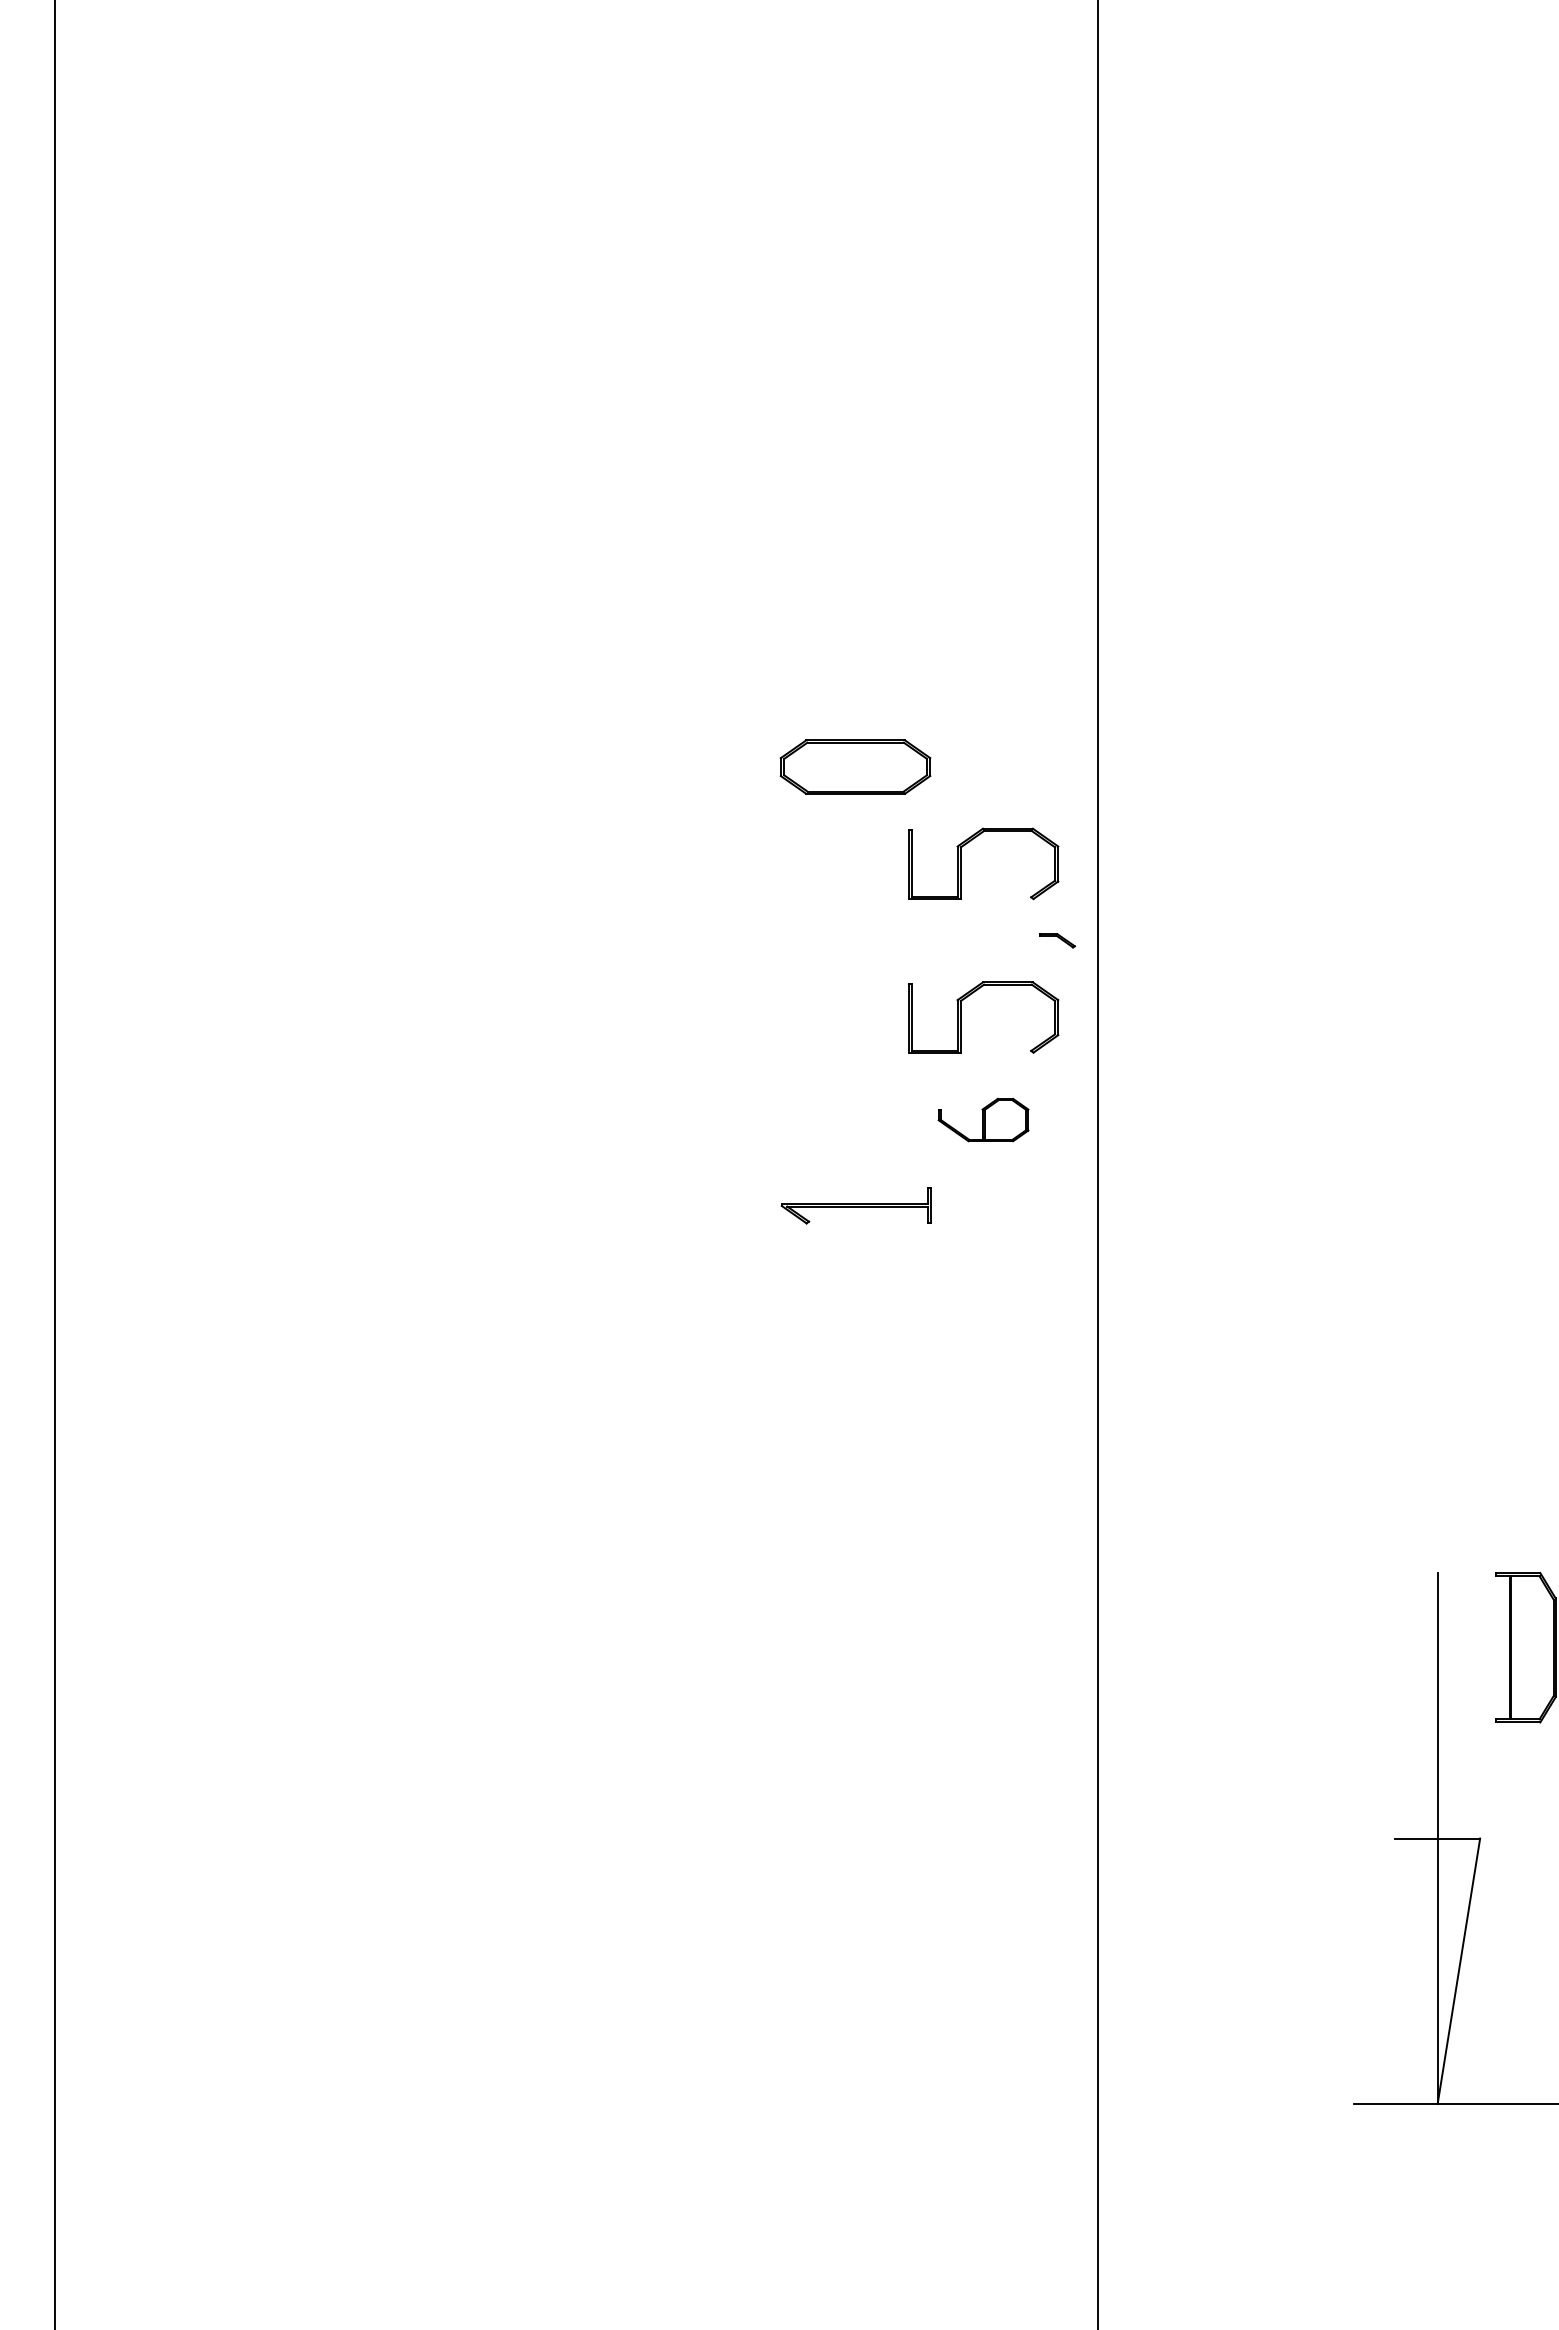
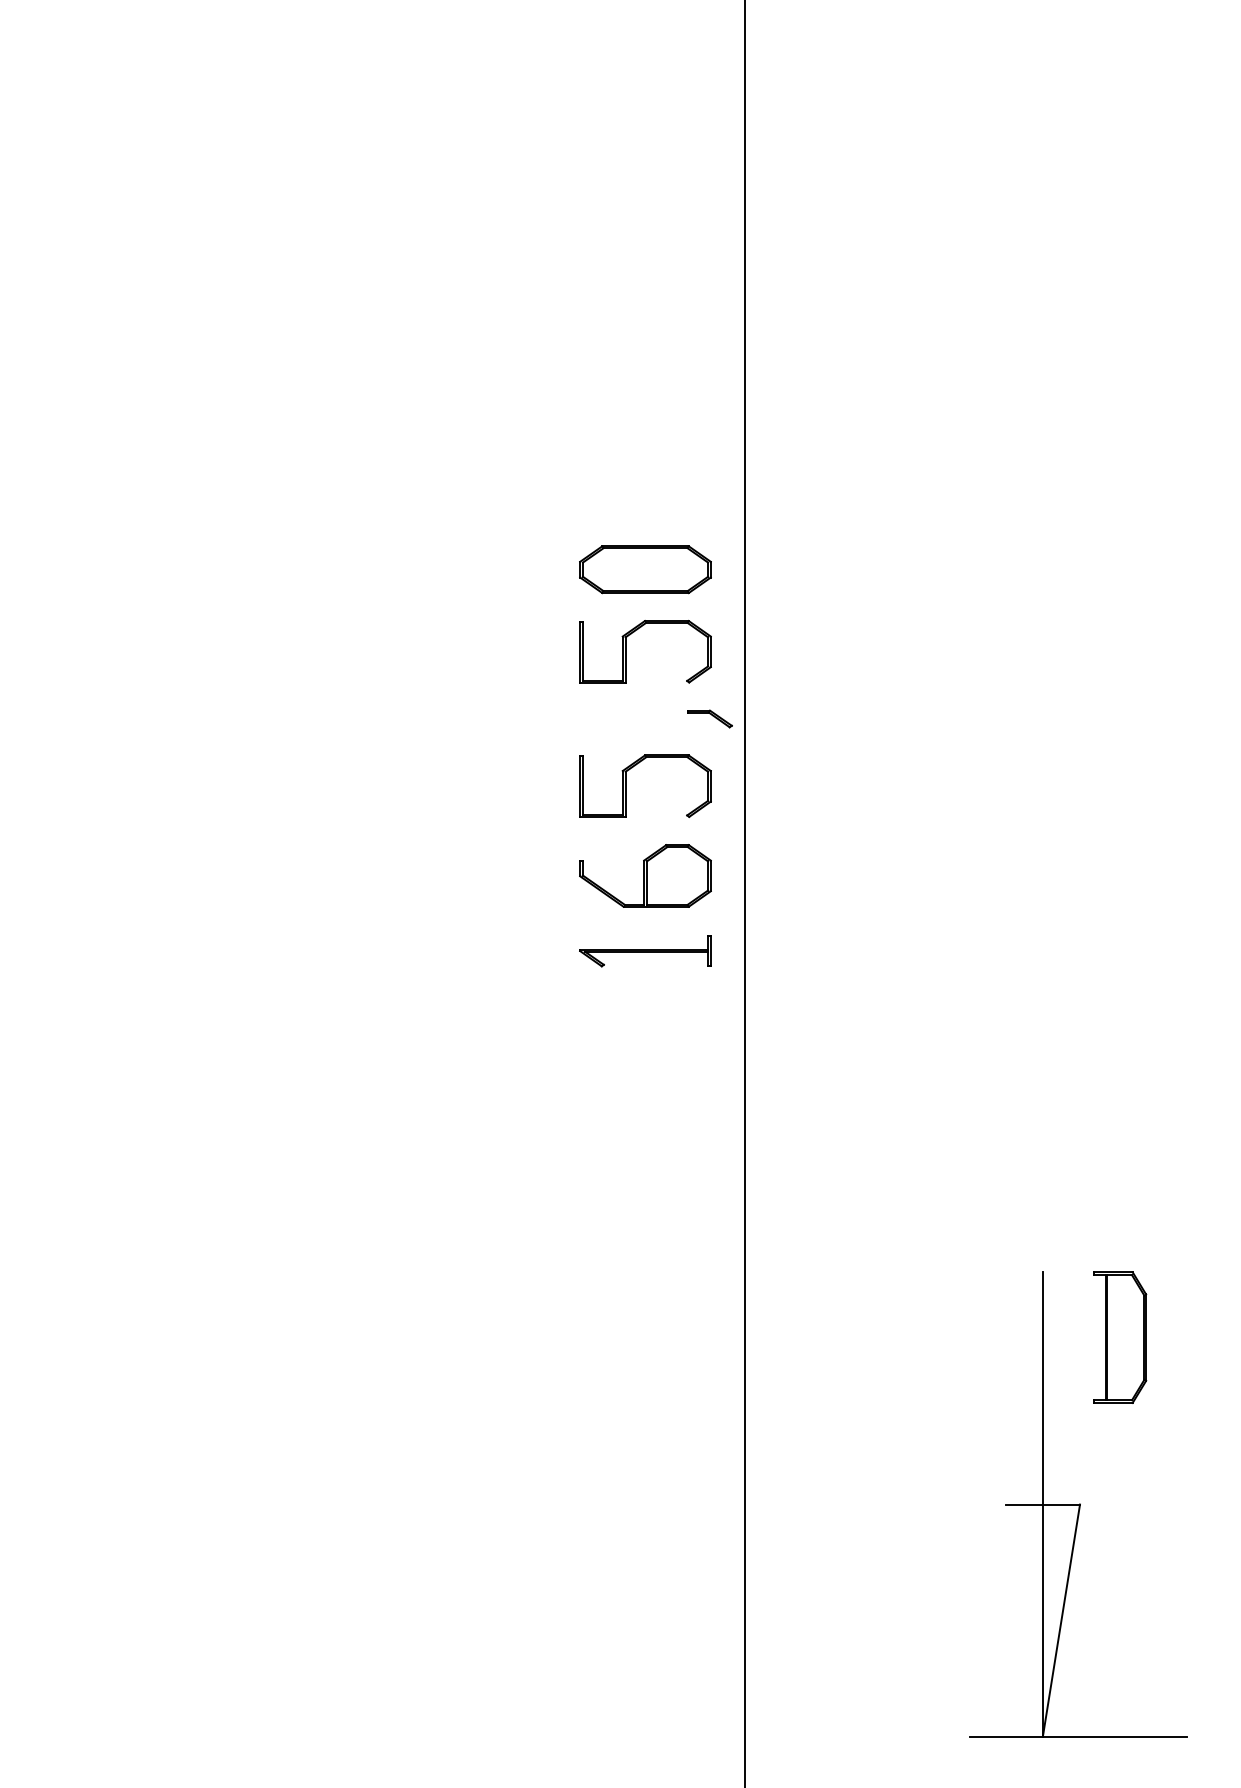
part: (855, 766) -> (645, 569), moved
part: (1057, 940) -> (710, 718), size x1.43
part: (983, 1119) -> (645, 875), size x1.67
part: (855, 1205) -> (644, 950), moved

